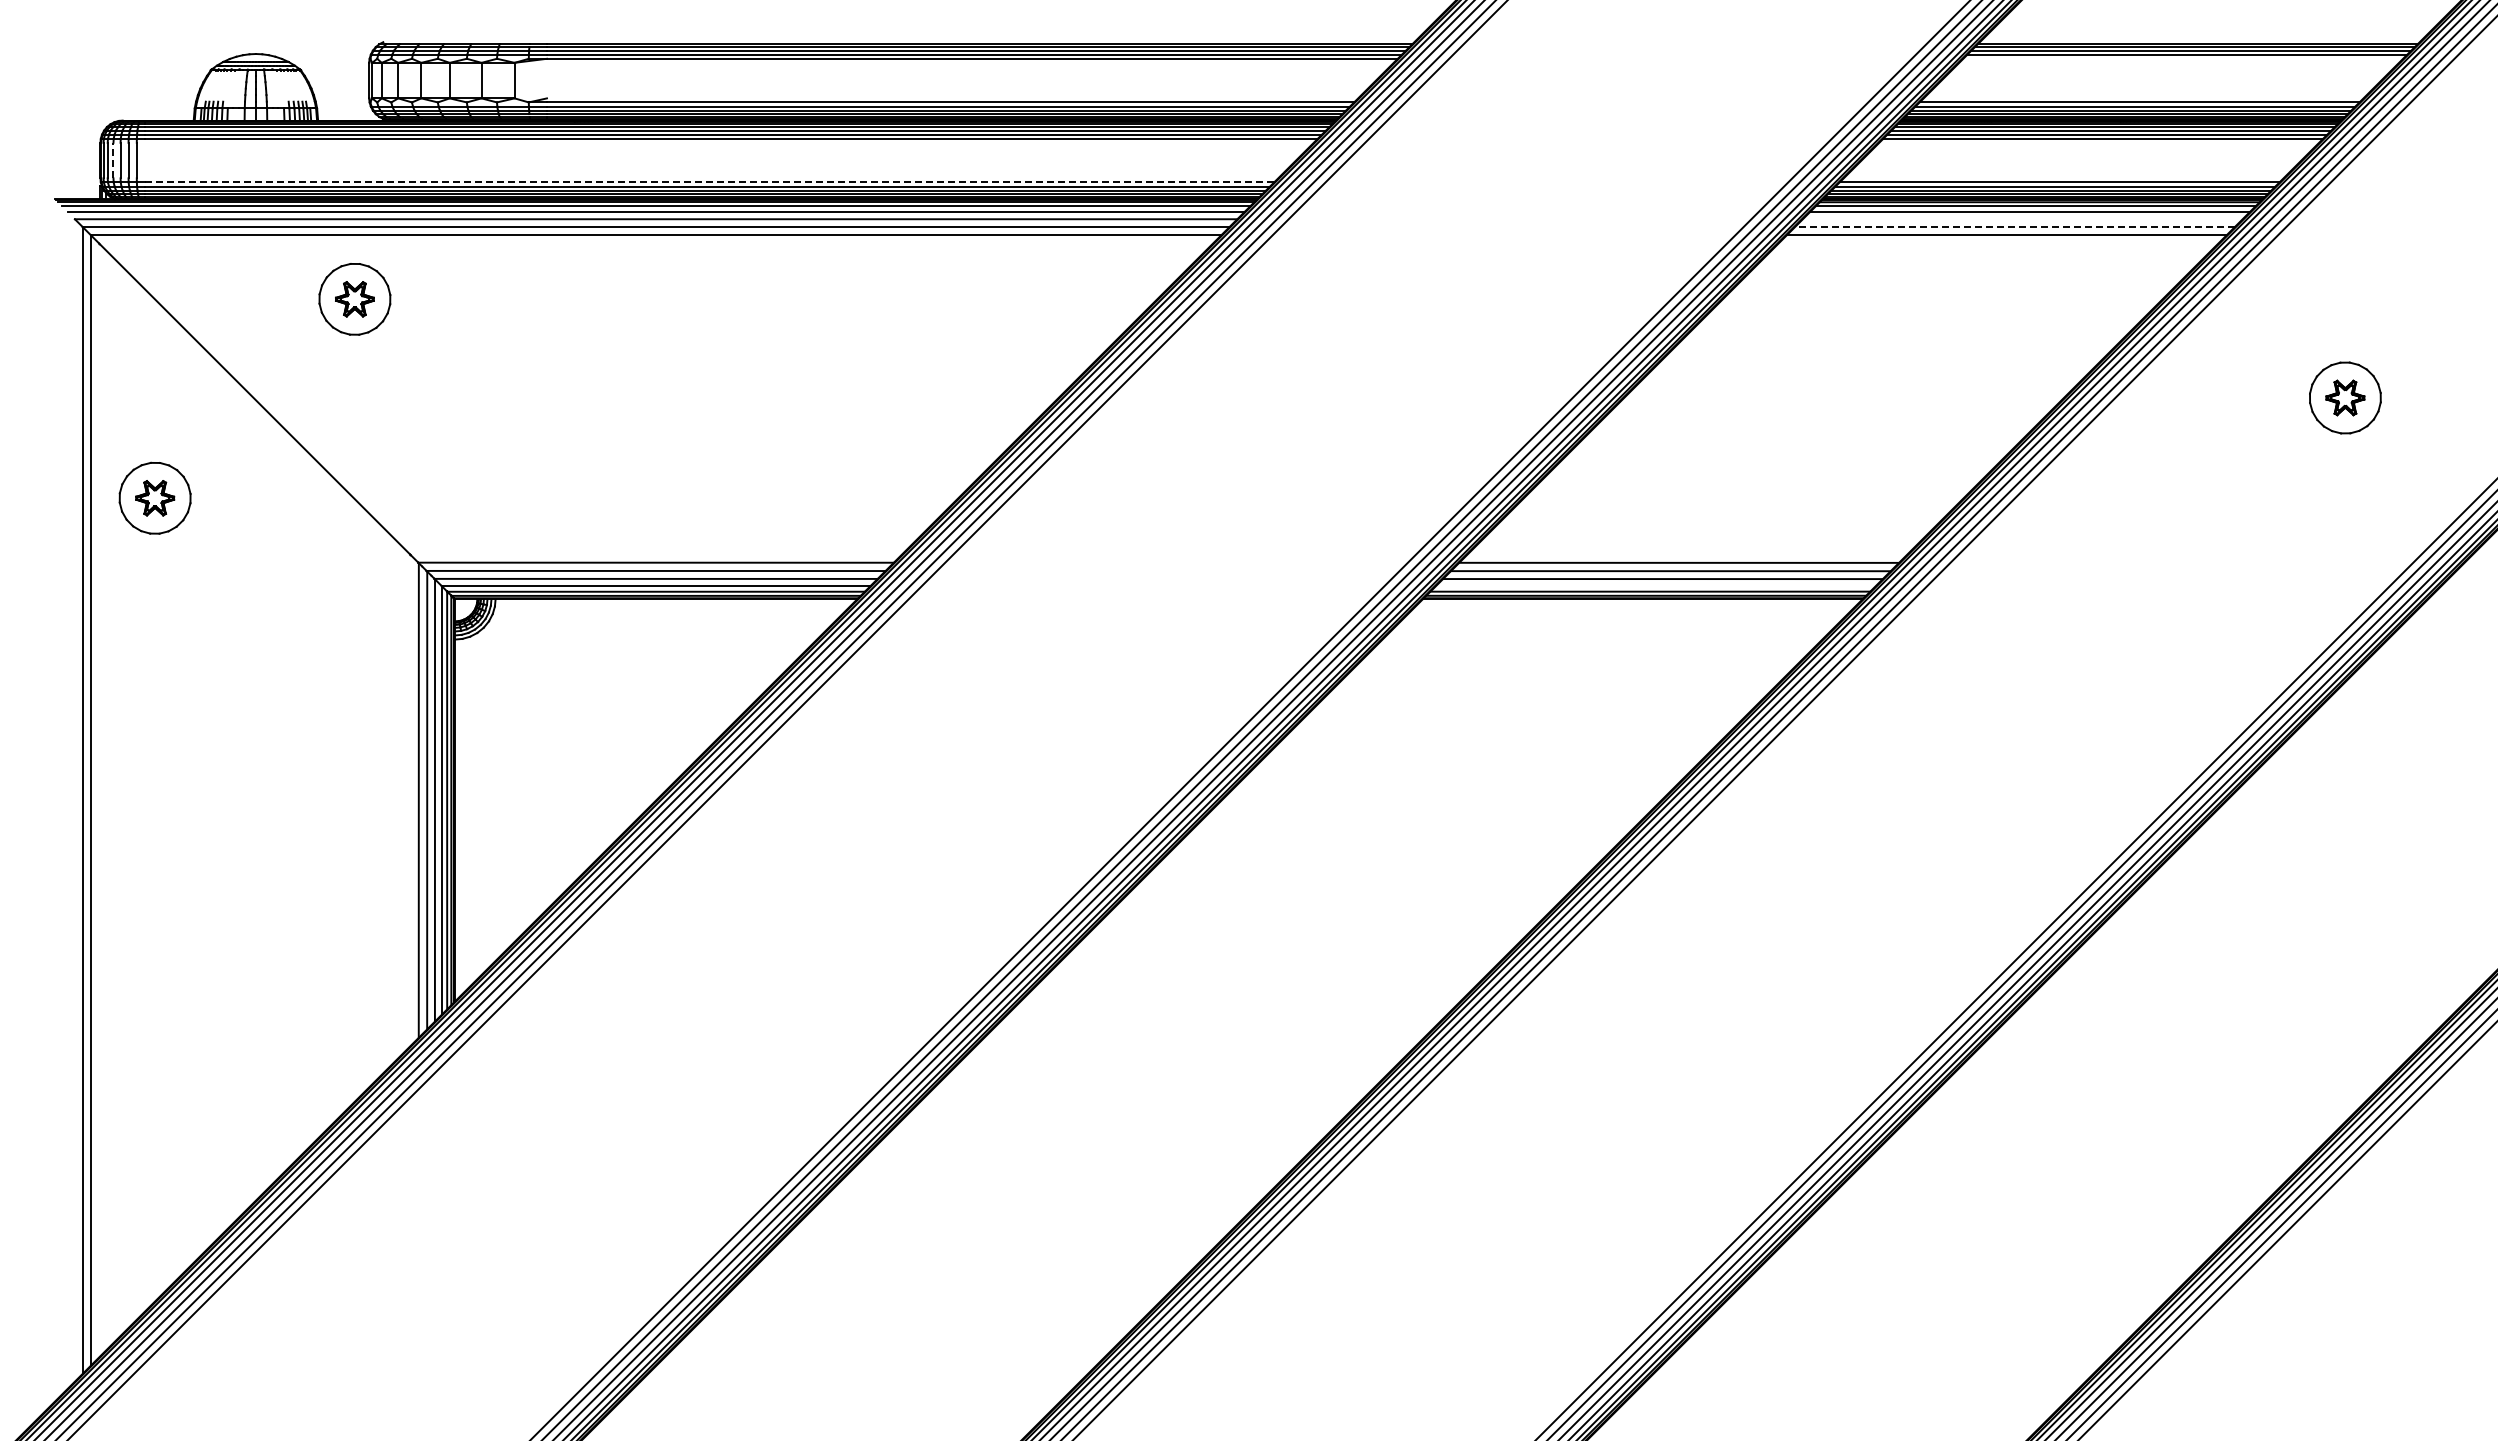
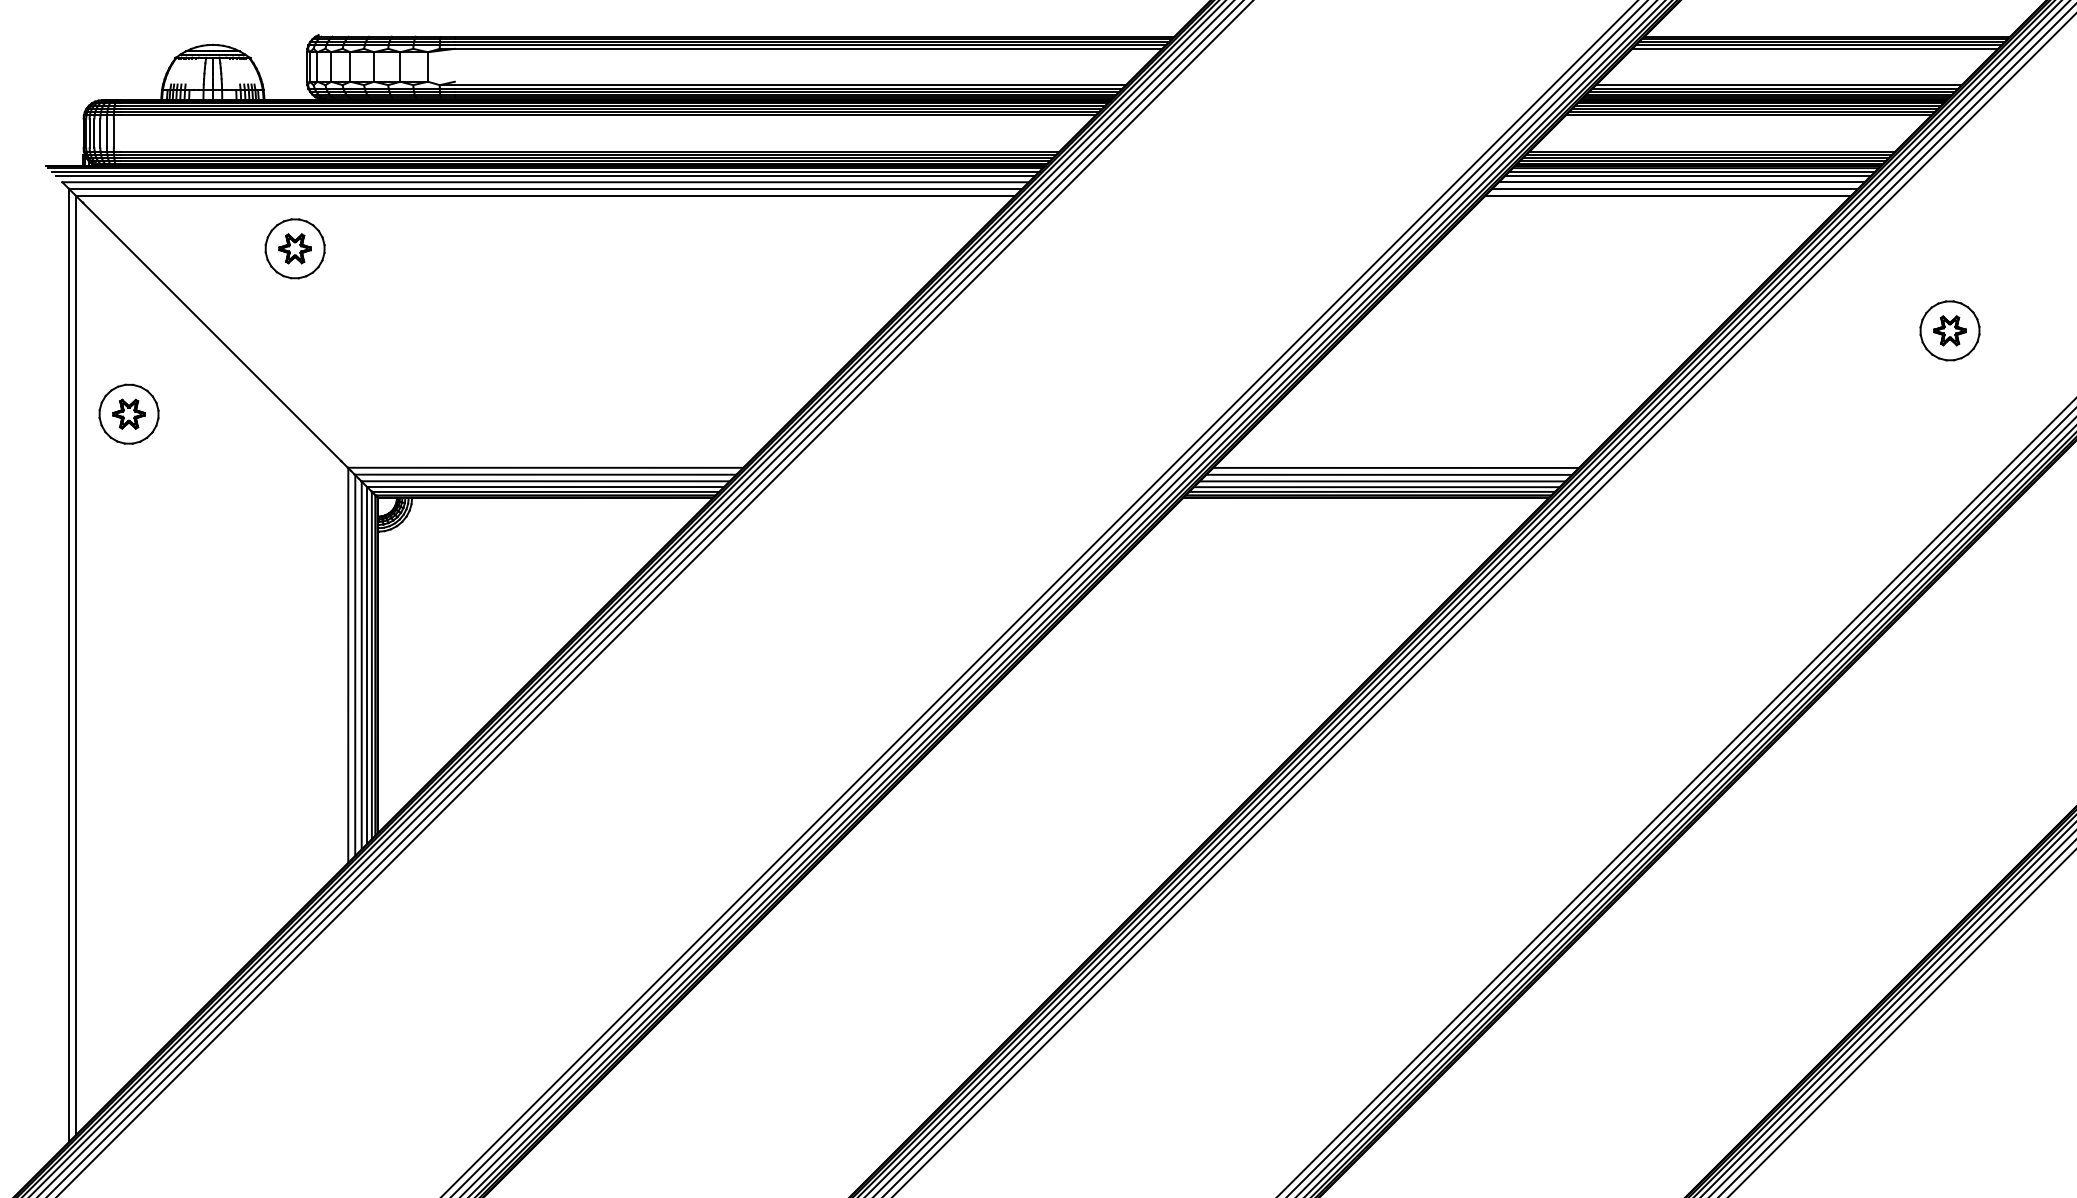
line: (2183, 58) -> (1815, 48), added
line: (113, 160) -> (94, 133), dashed -> solid
line: (709, 182) -> (589, 151), dashed -> solid
line: (2022, 219) -> (1681, 182), added
line: (2014, 227) -> (1674, 189), dashed -> solid
line: (1655, 585) -> (1376, 486), added

